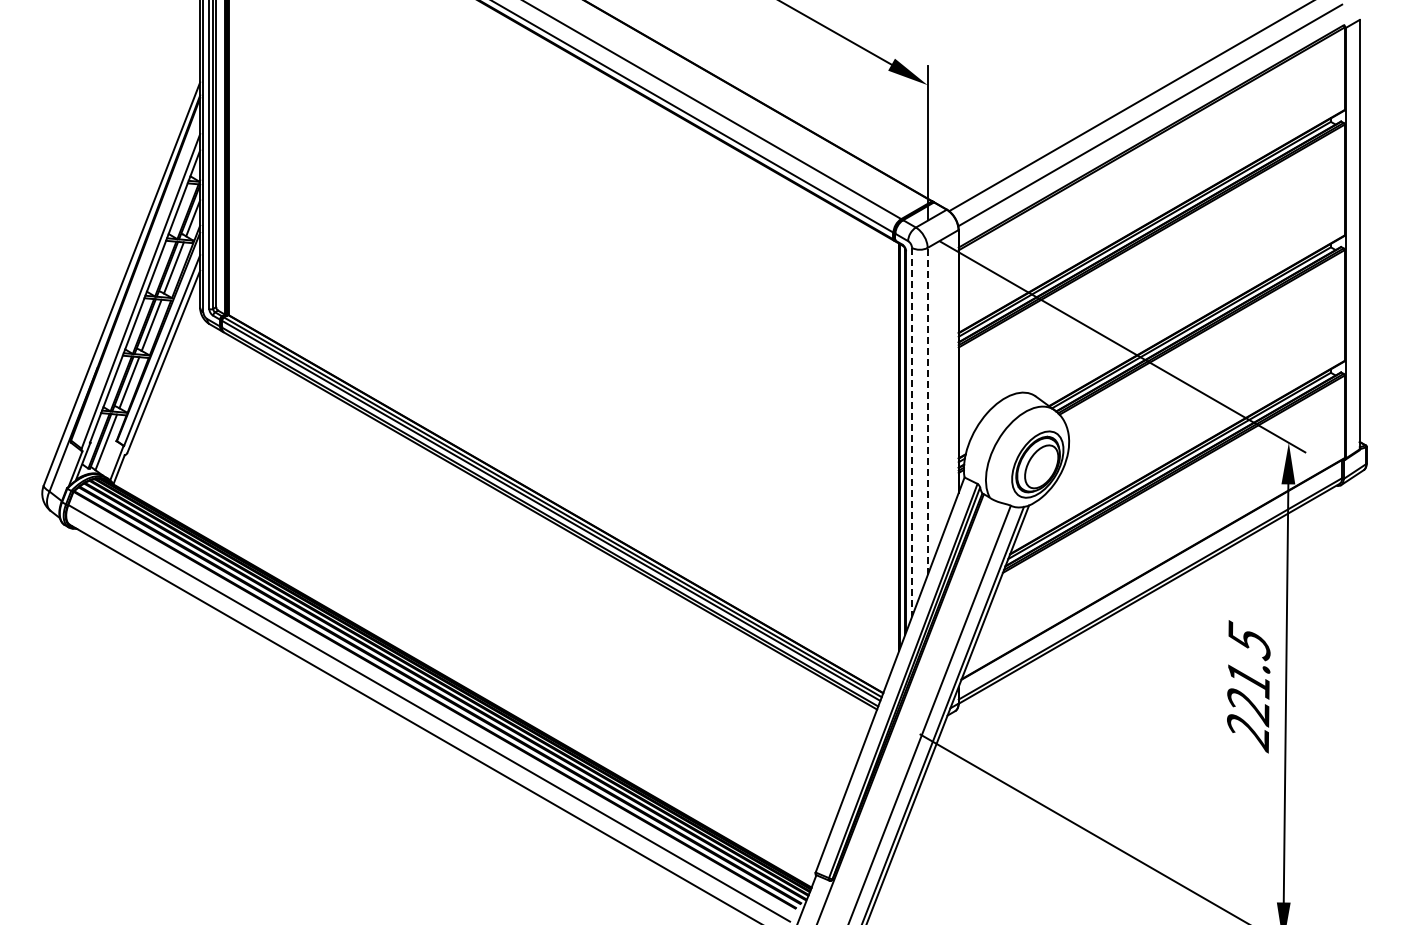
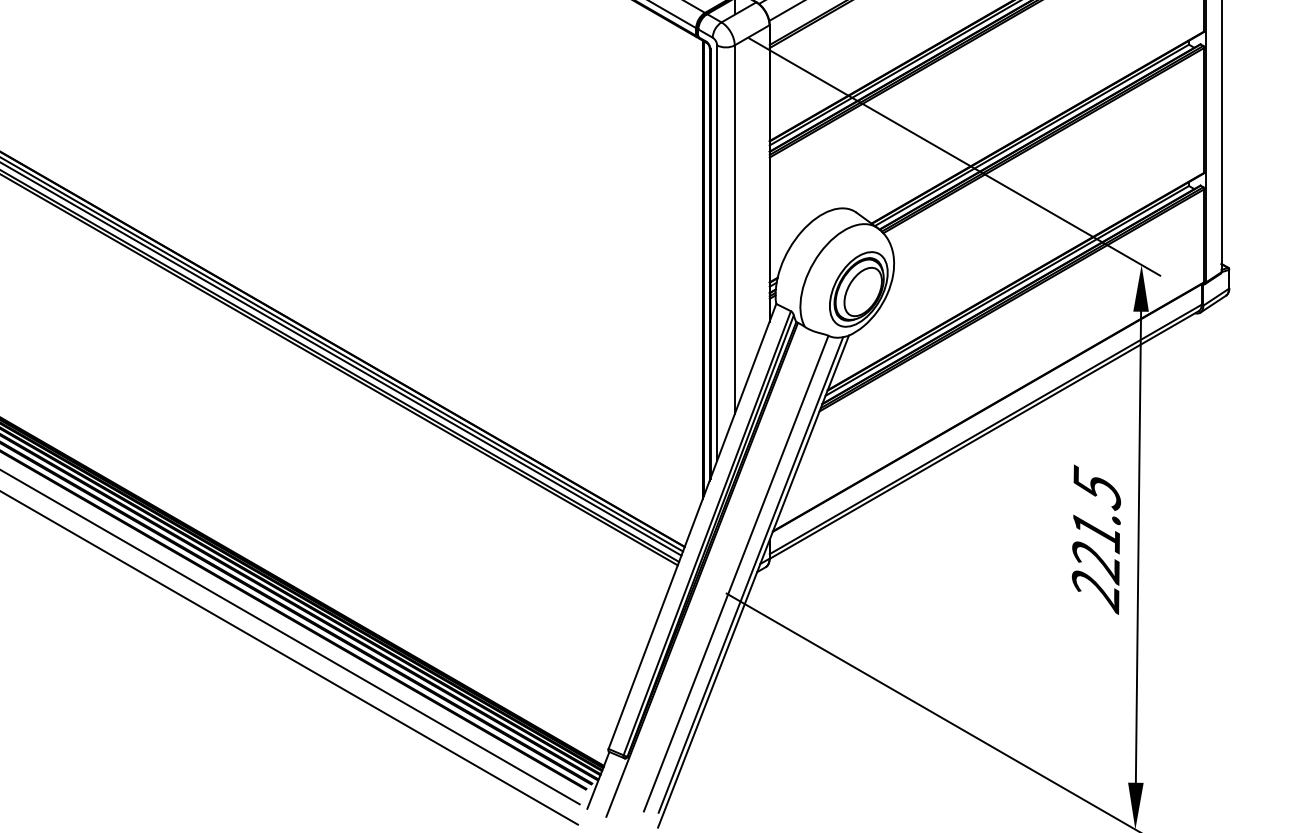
line: (927, 411) -> (734, 229), dashed -> solid
line: (912, 432) -> (717, 253), dashed -> solid

